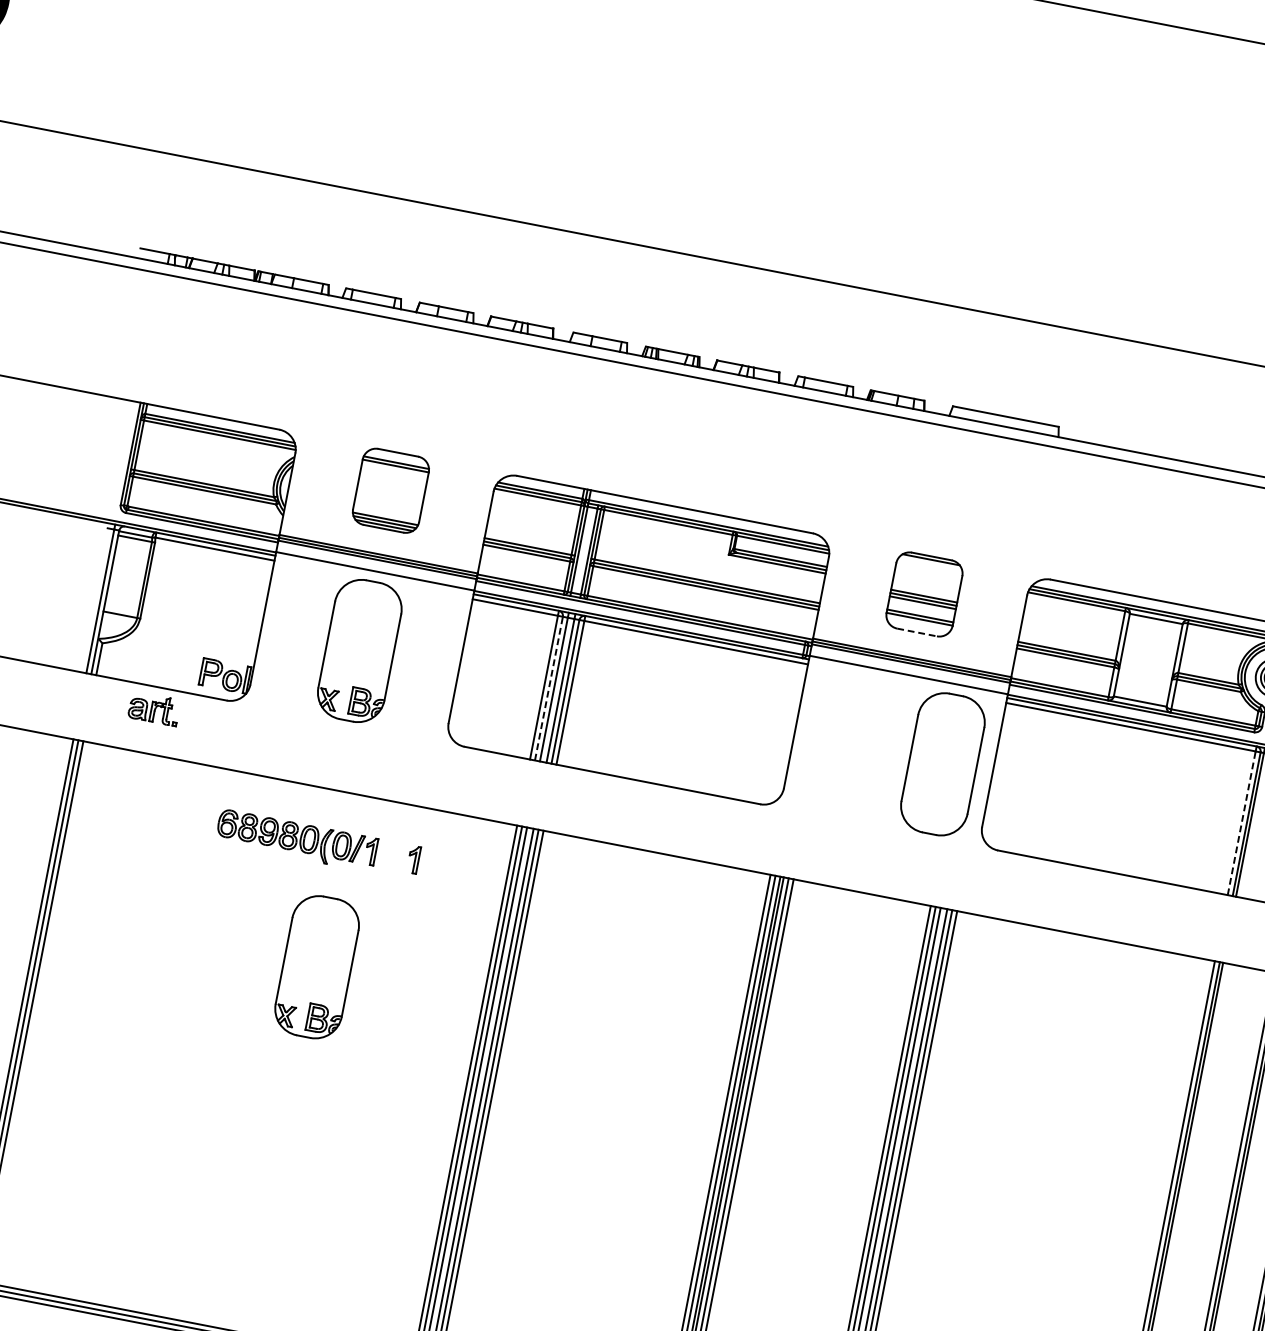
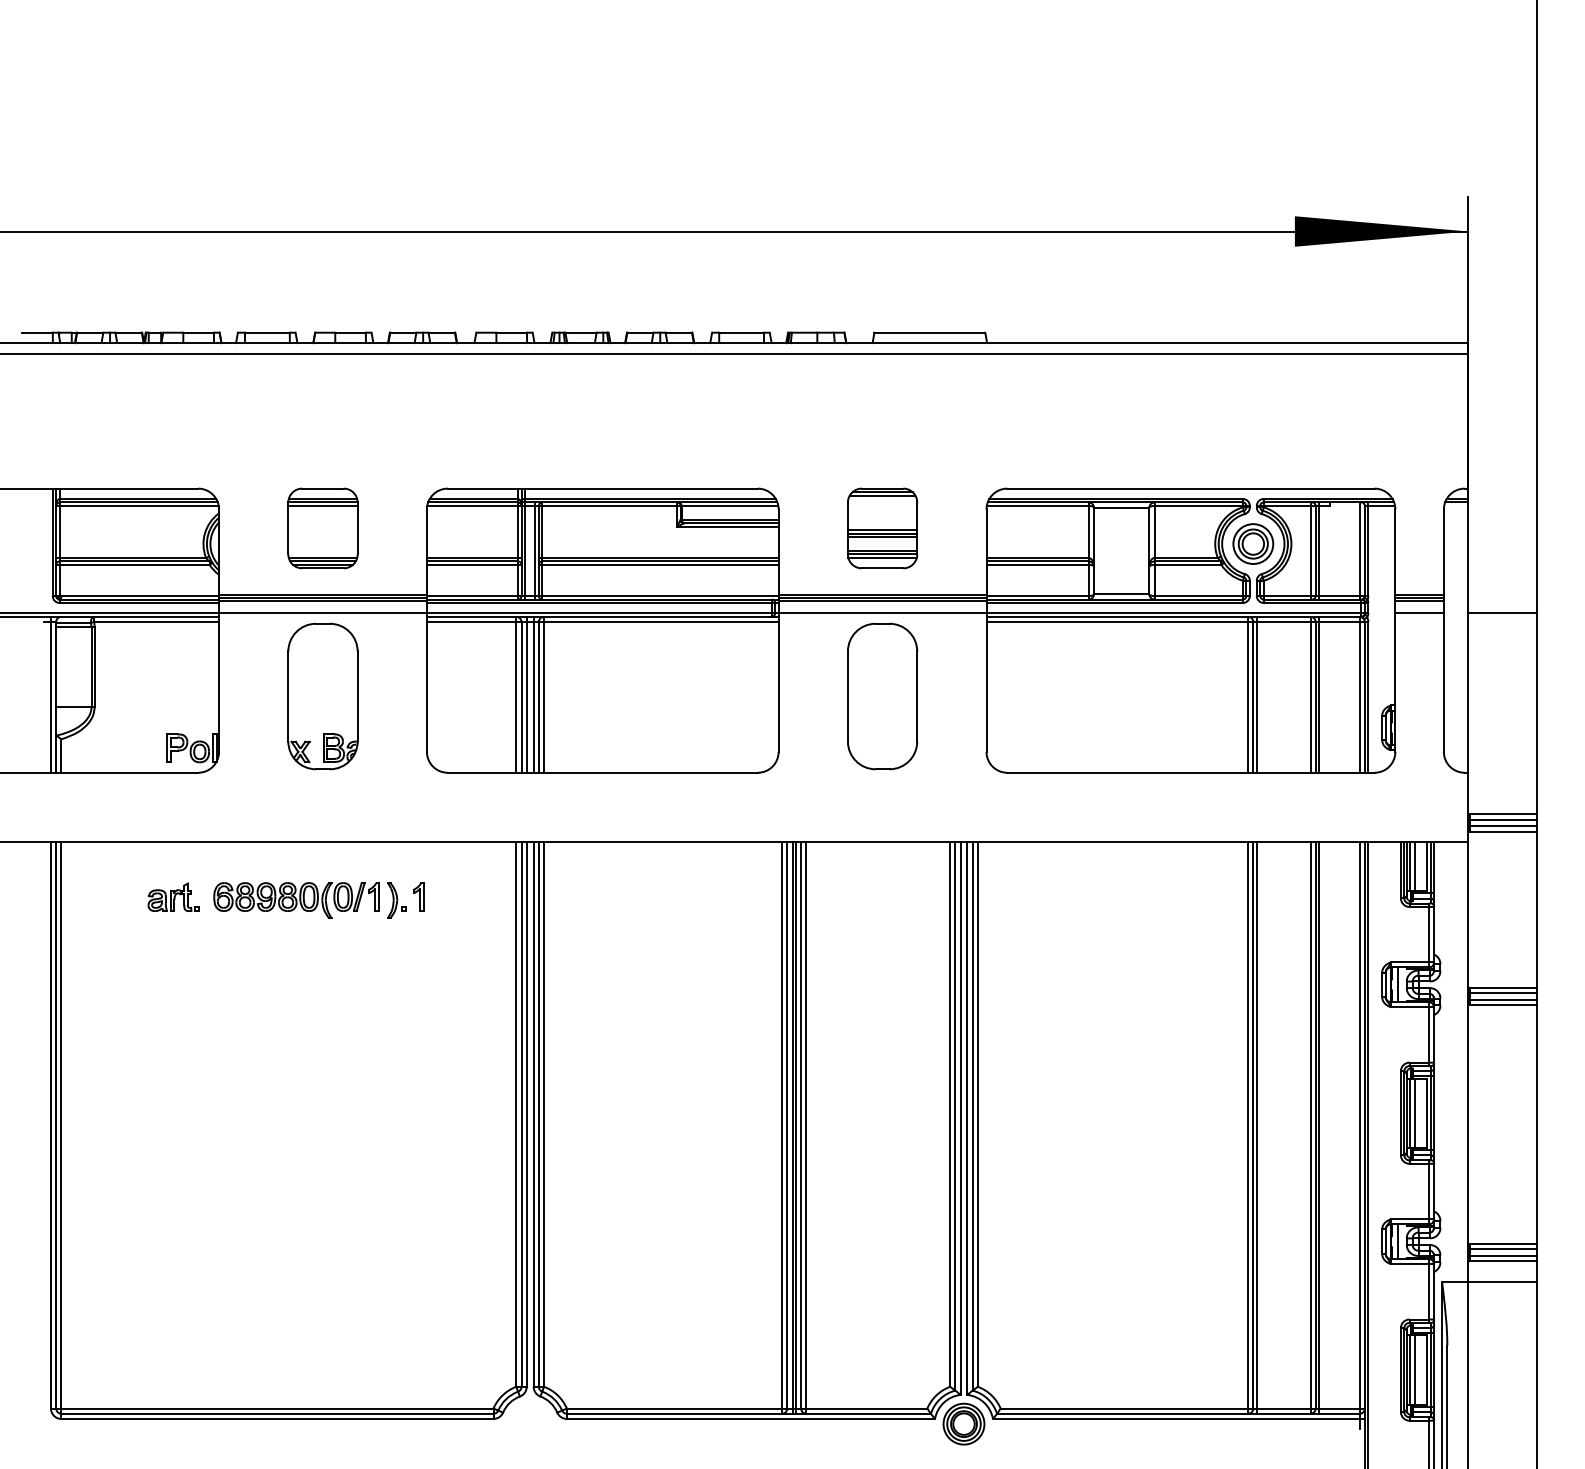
line: (394, 468) -> (322, 505), added
line: (930, 563) -> (882, 495), added
line: (919, 622) -> (882, 557), added
line: (917, 632) -> (882, 568), dashed -> solid
line: (549, 687) -> (521, 696), dashed -> solid
part: (154, 707) -> (173, 896), moved
part: (942, 764) -> (882, 696), moved
line: (1242, 822) -> (1248, 696), dashed -> solid
part: (392, 859) -> (396, 900), added
part: (316, 967) -> (341, 1024), removed

